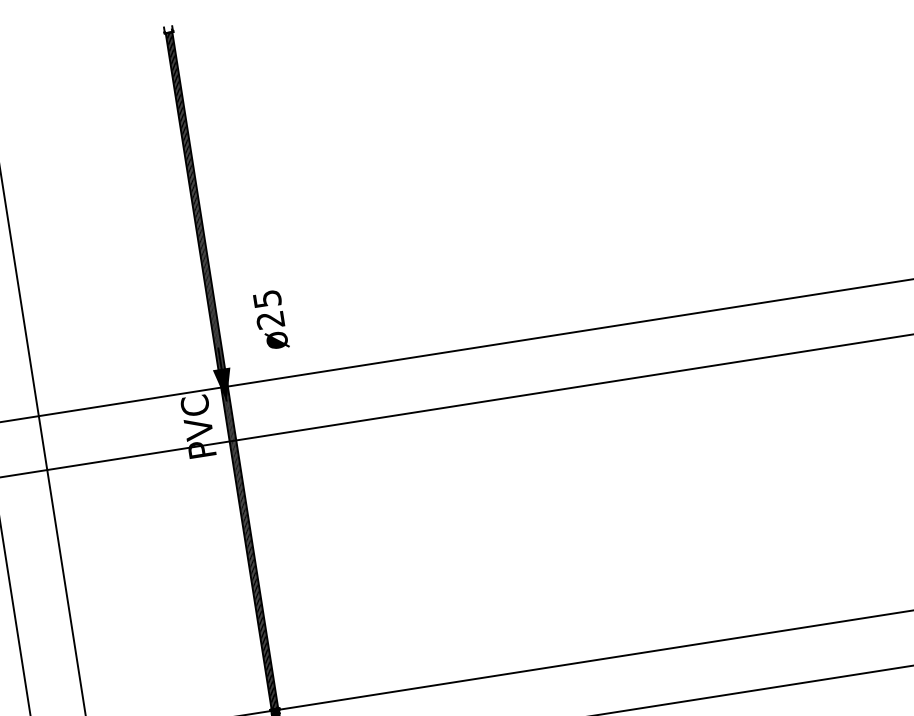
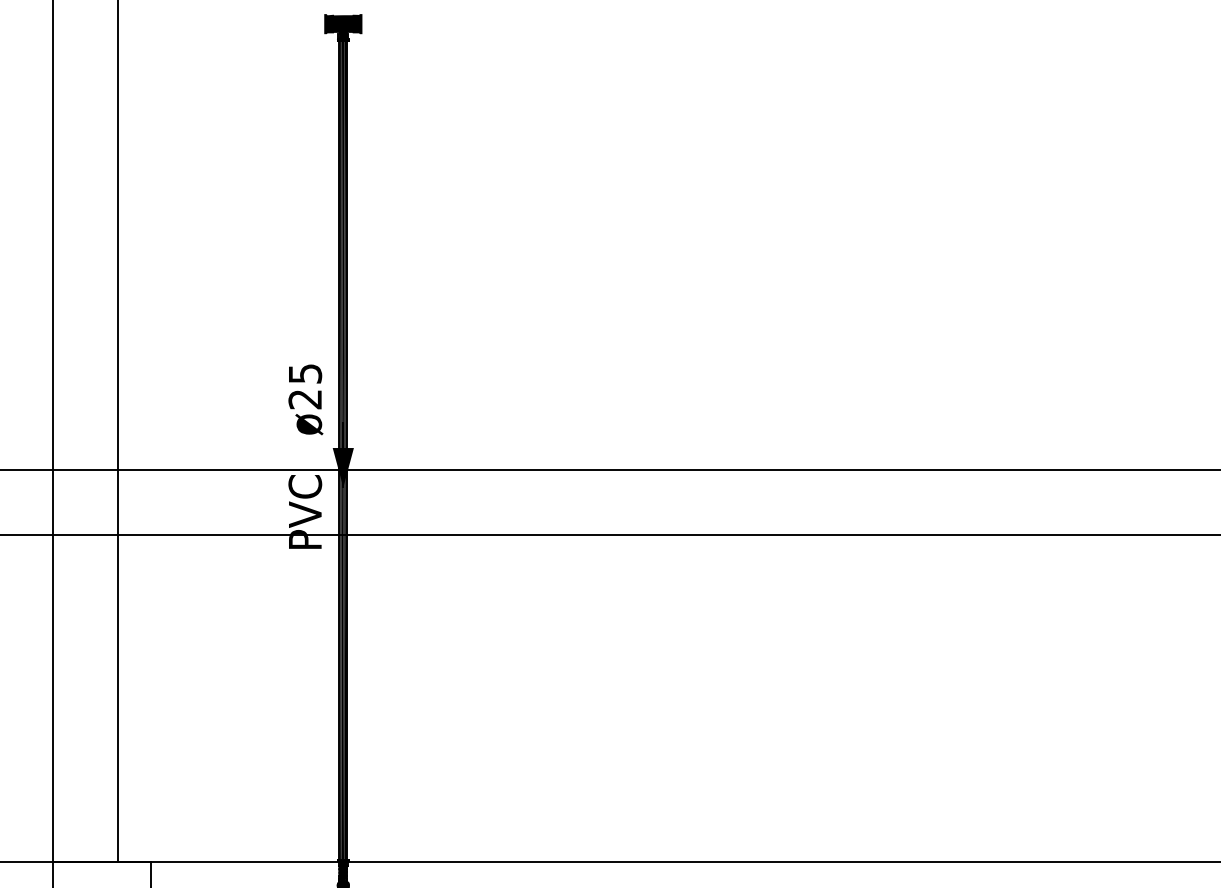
fill: (167, 21) -> (343, 27), added
text: (270, 320) -> (305, 399), moved

